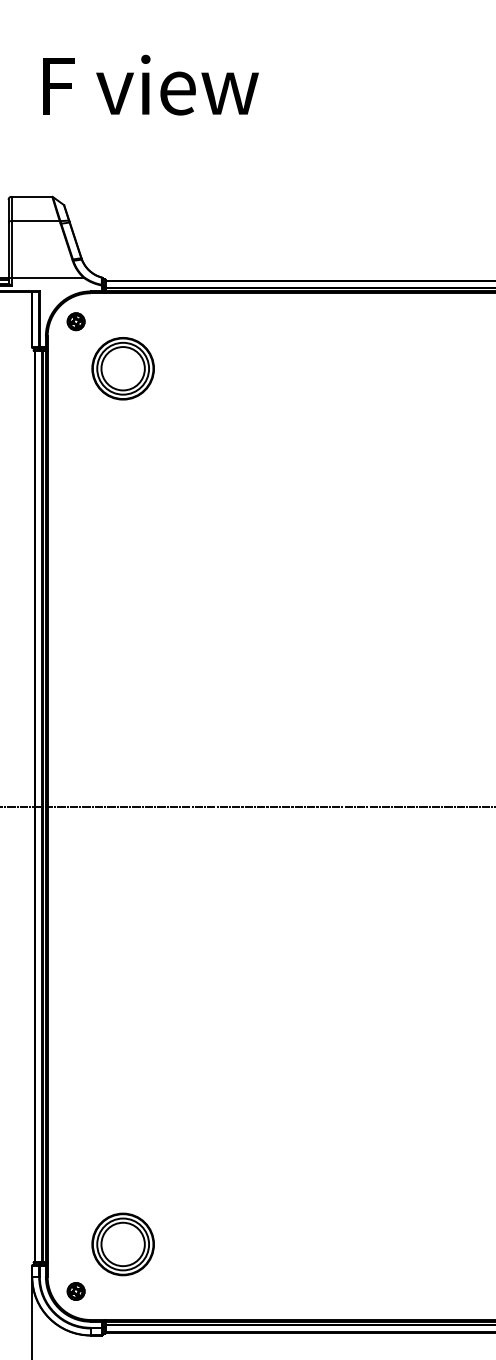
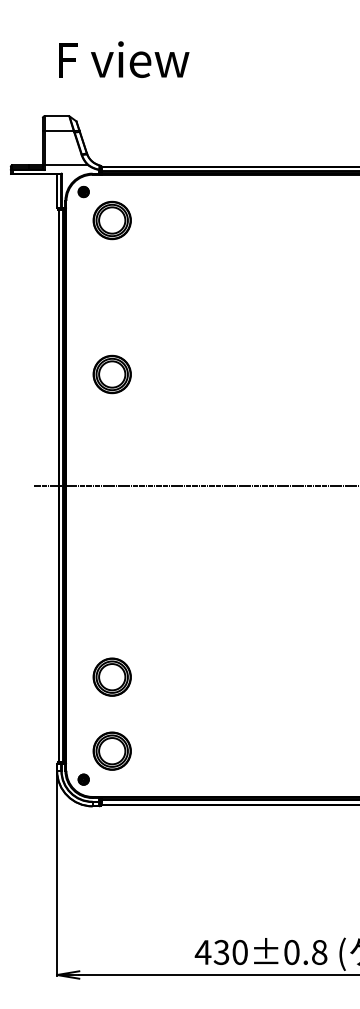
text: (151, 84) -> (124, 59), moved
part: (121, 622) -> (111, 374), added
part: (121, 1121) -> (111, 676), added

